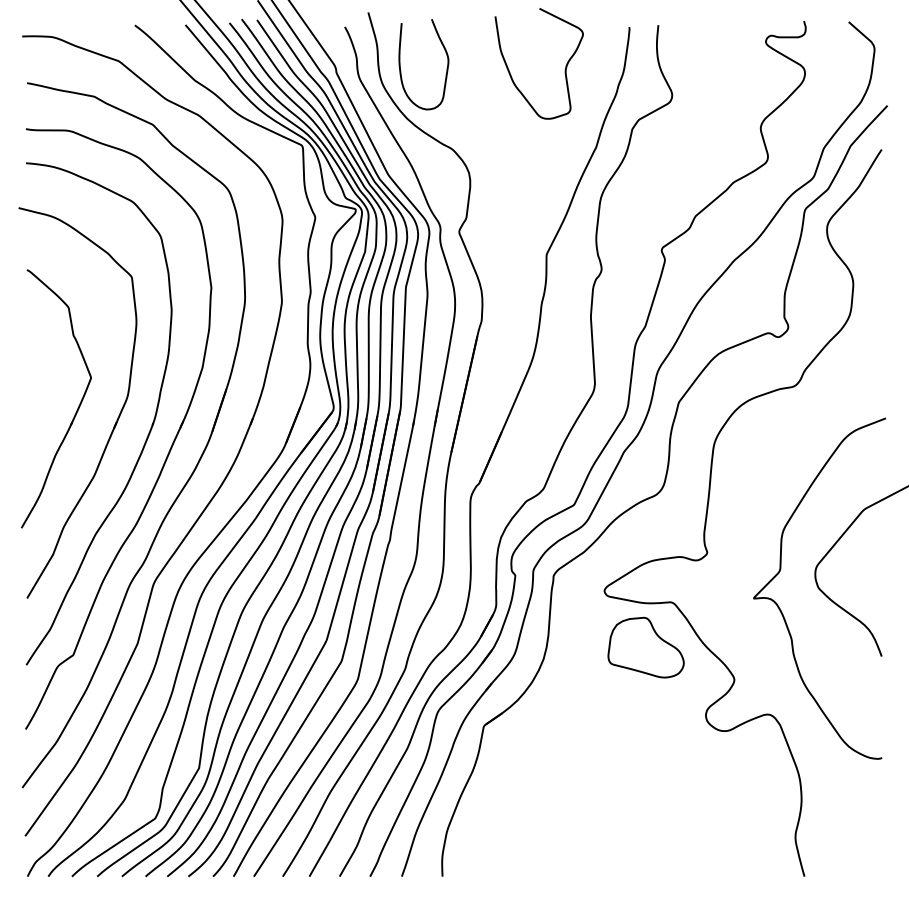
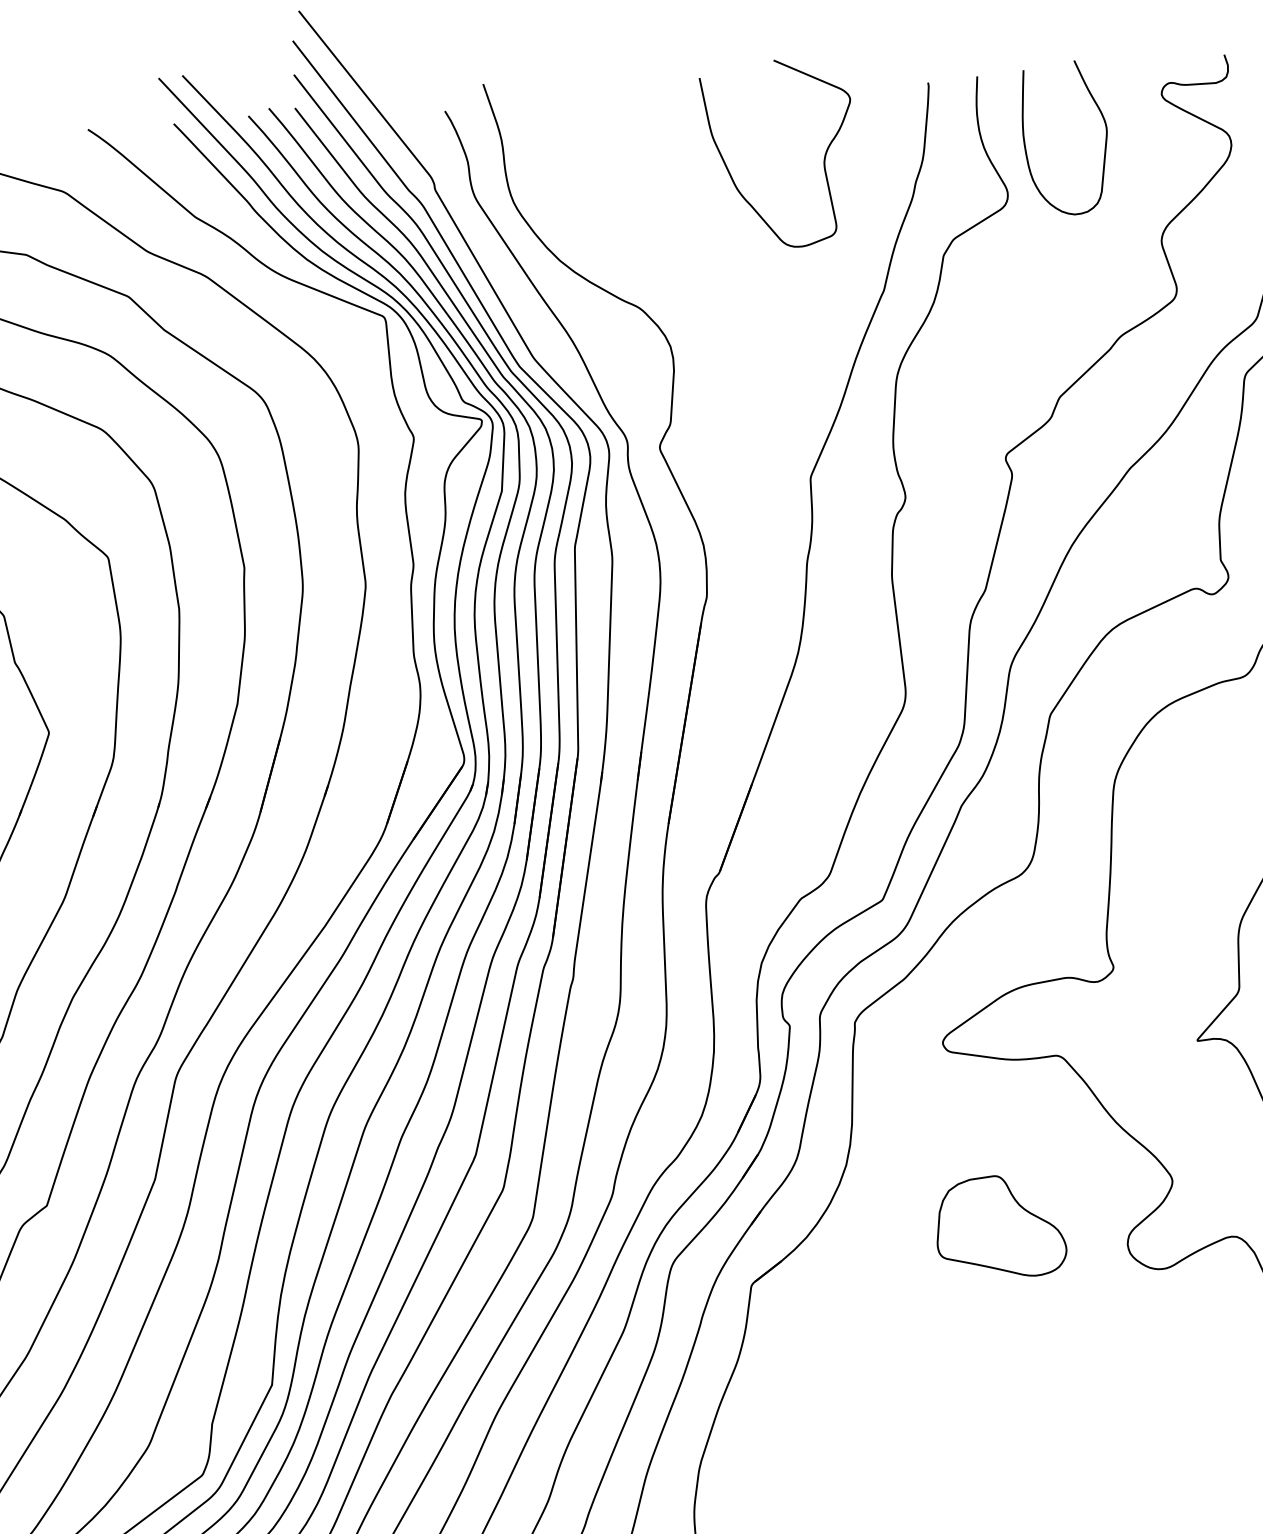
curve: (401, 70) -> (1027, 150), moved
part: (645, 647) -> (999, 1226), moved

